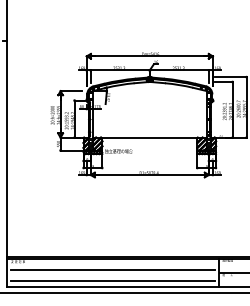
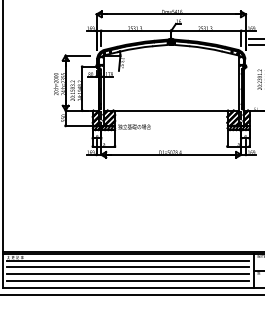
line: (112, 264) -> (127, 260), added
line: (112, 275) -> (127, 273), added

